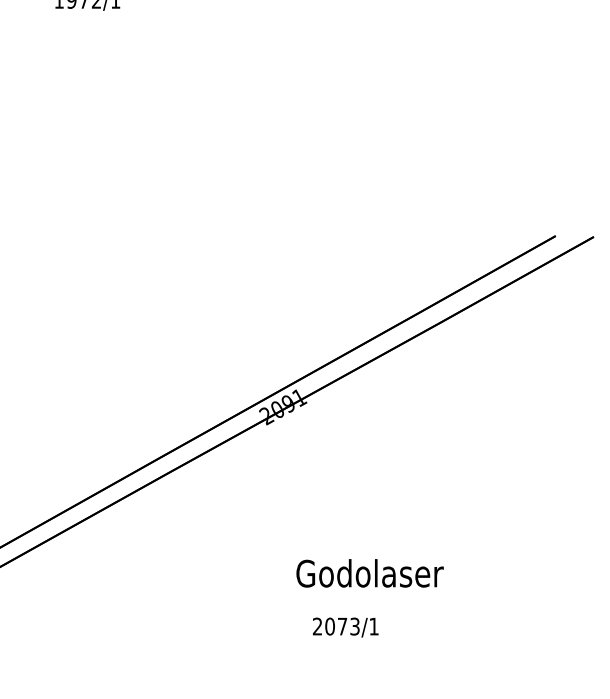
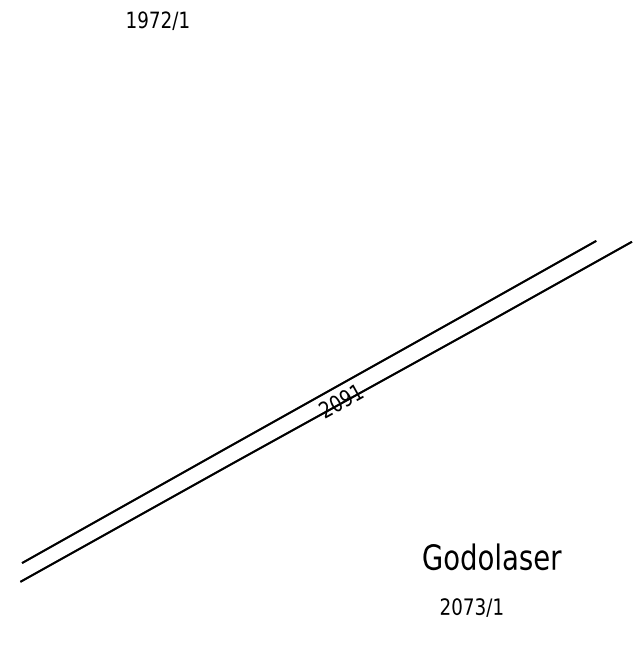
text: (370, 573) -> (492, 556), moved
text: (345, 627) -> (471, 607), moved

